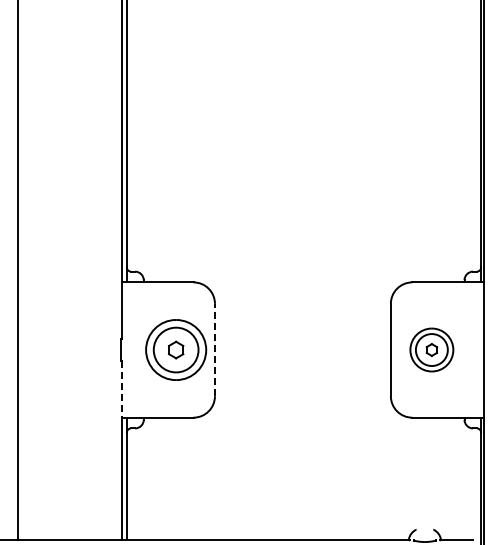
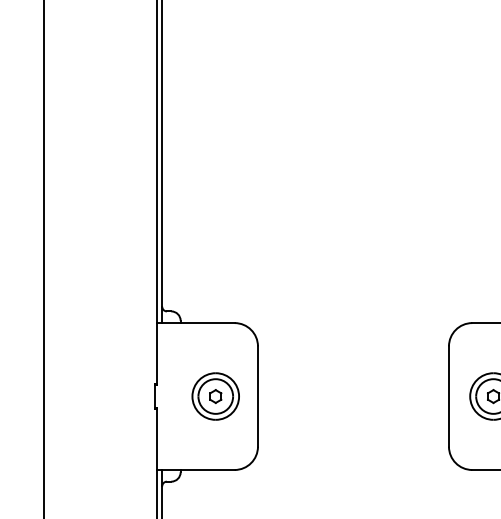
part: (175, 349) -> (215, 395), size x0.71
line: (214, 349) -> (257, 395), dashed -> solid
line: (121, 389) -> (156, 439), dashed -> solid

